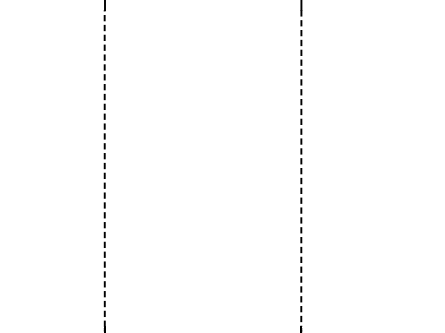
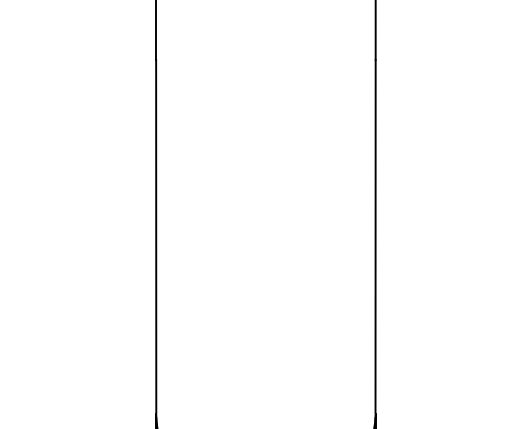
line: (104, 168) -> (156, 236), dashed -> solid
line: (301, 168) -> (375, 236), dashed -> solid

